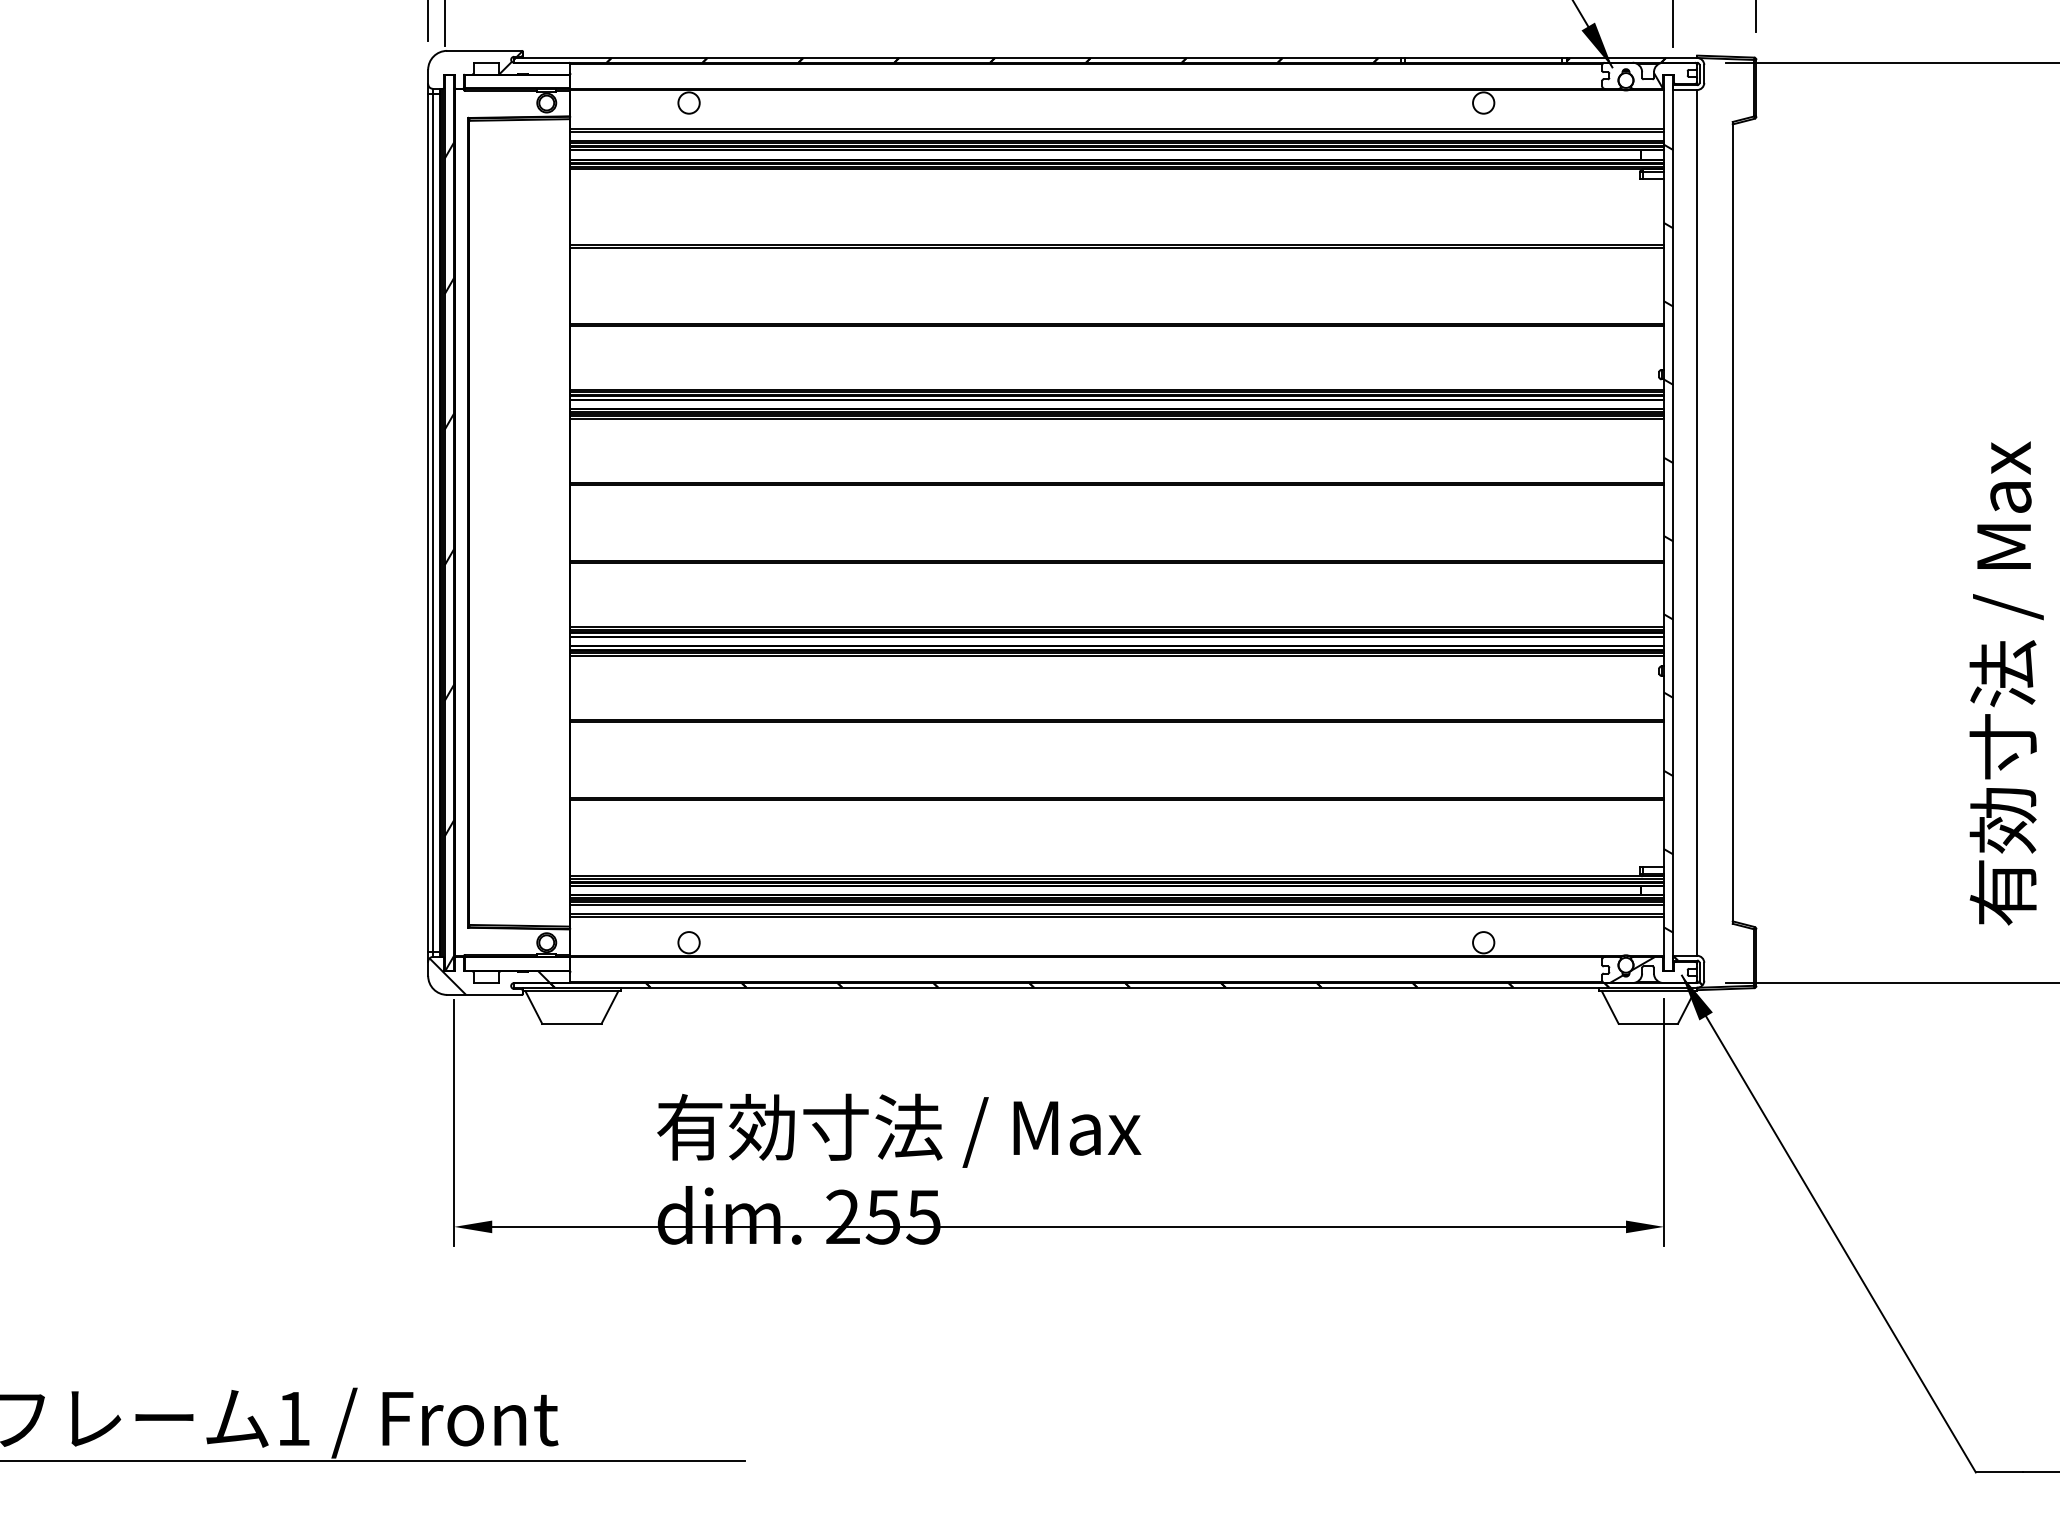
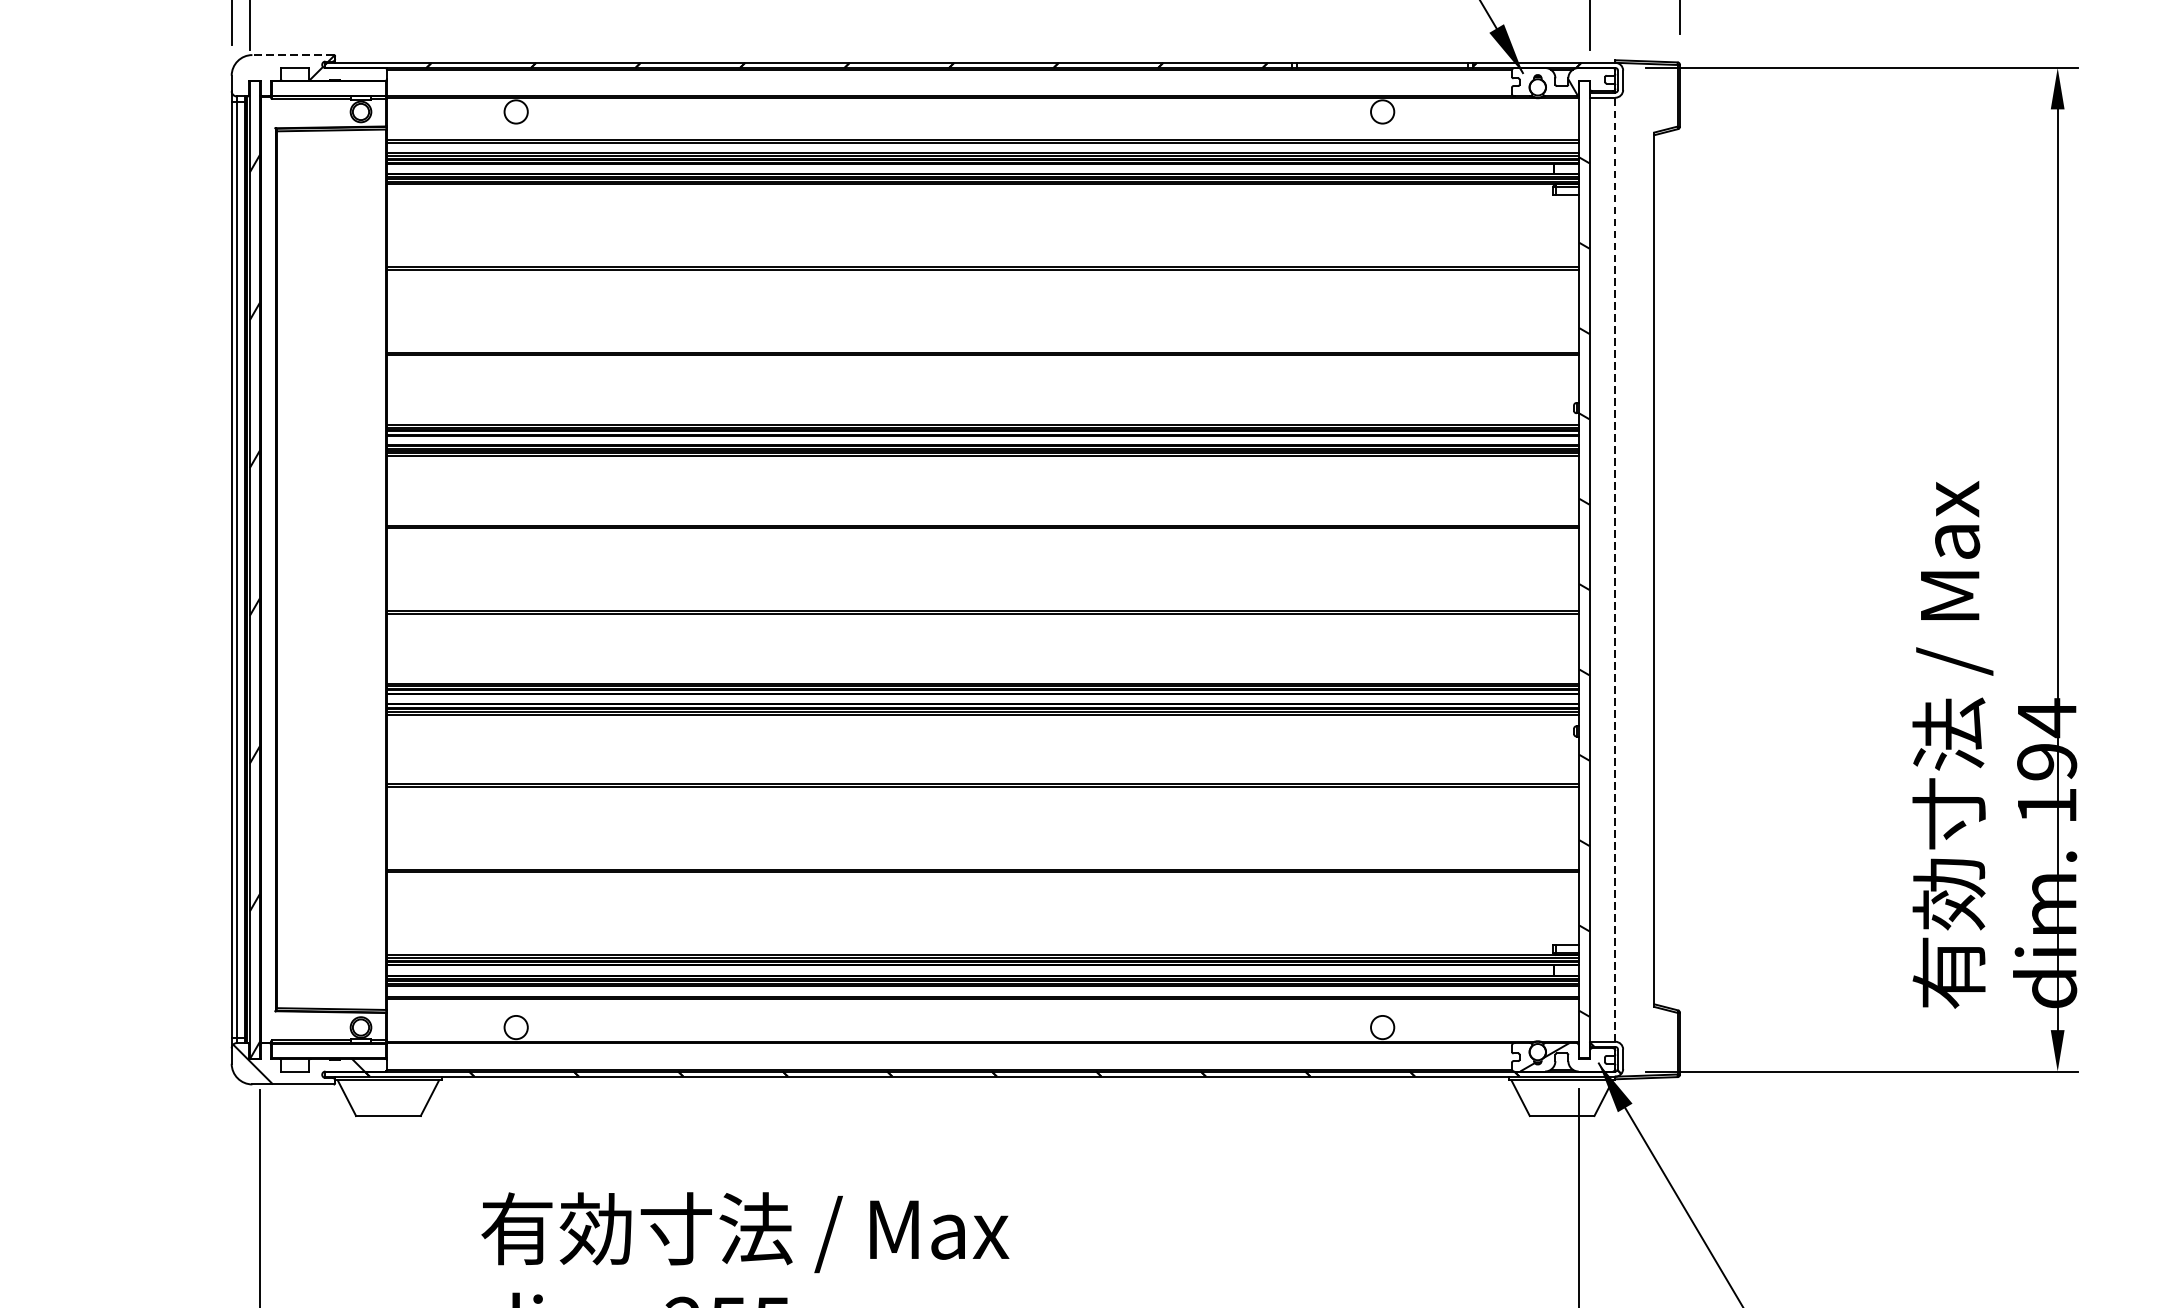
line: (483, 50) -> (292, 54), solid -> dashed
line: (1697, 522) -> (1615, 569), solid -> dashed

